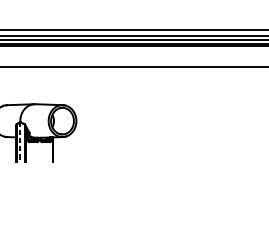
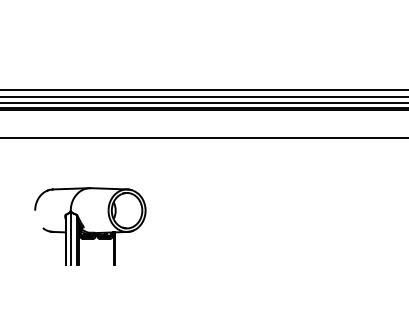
line: (20, 141) -> (70, 238), dashed -> solid

